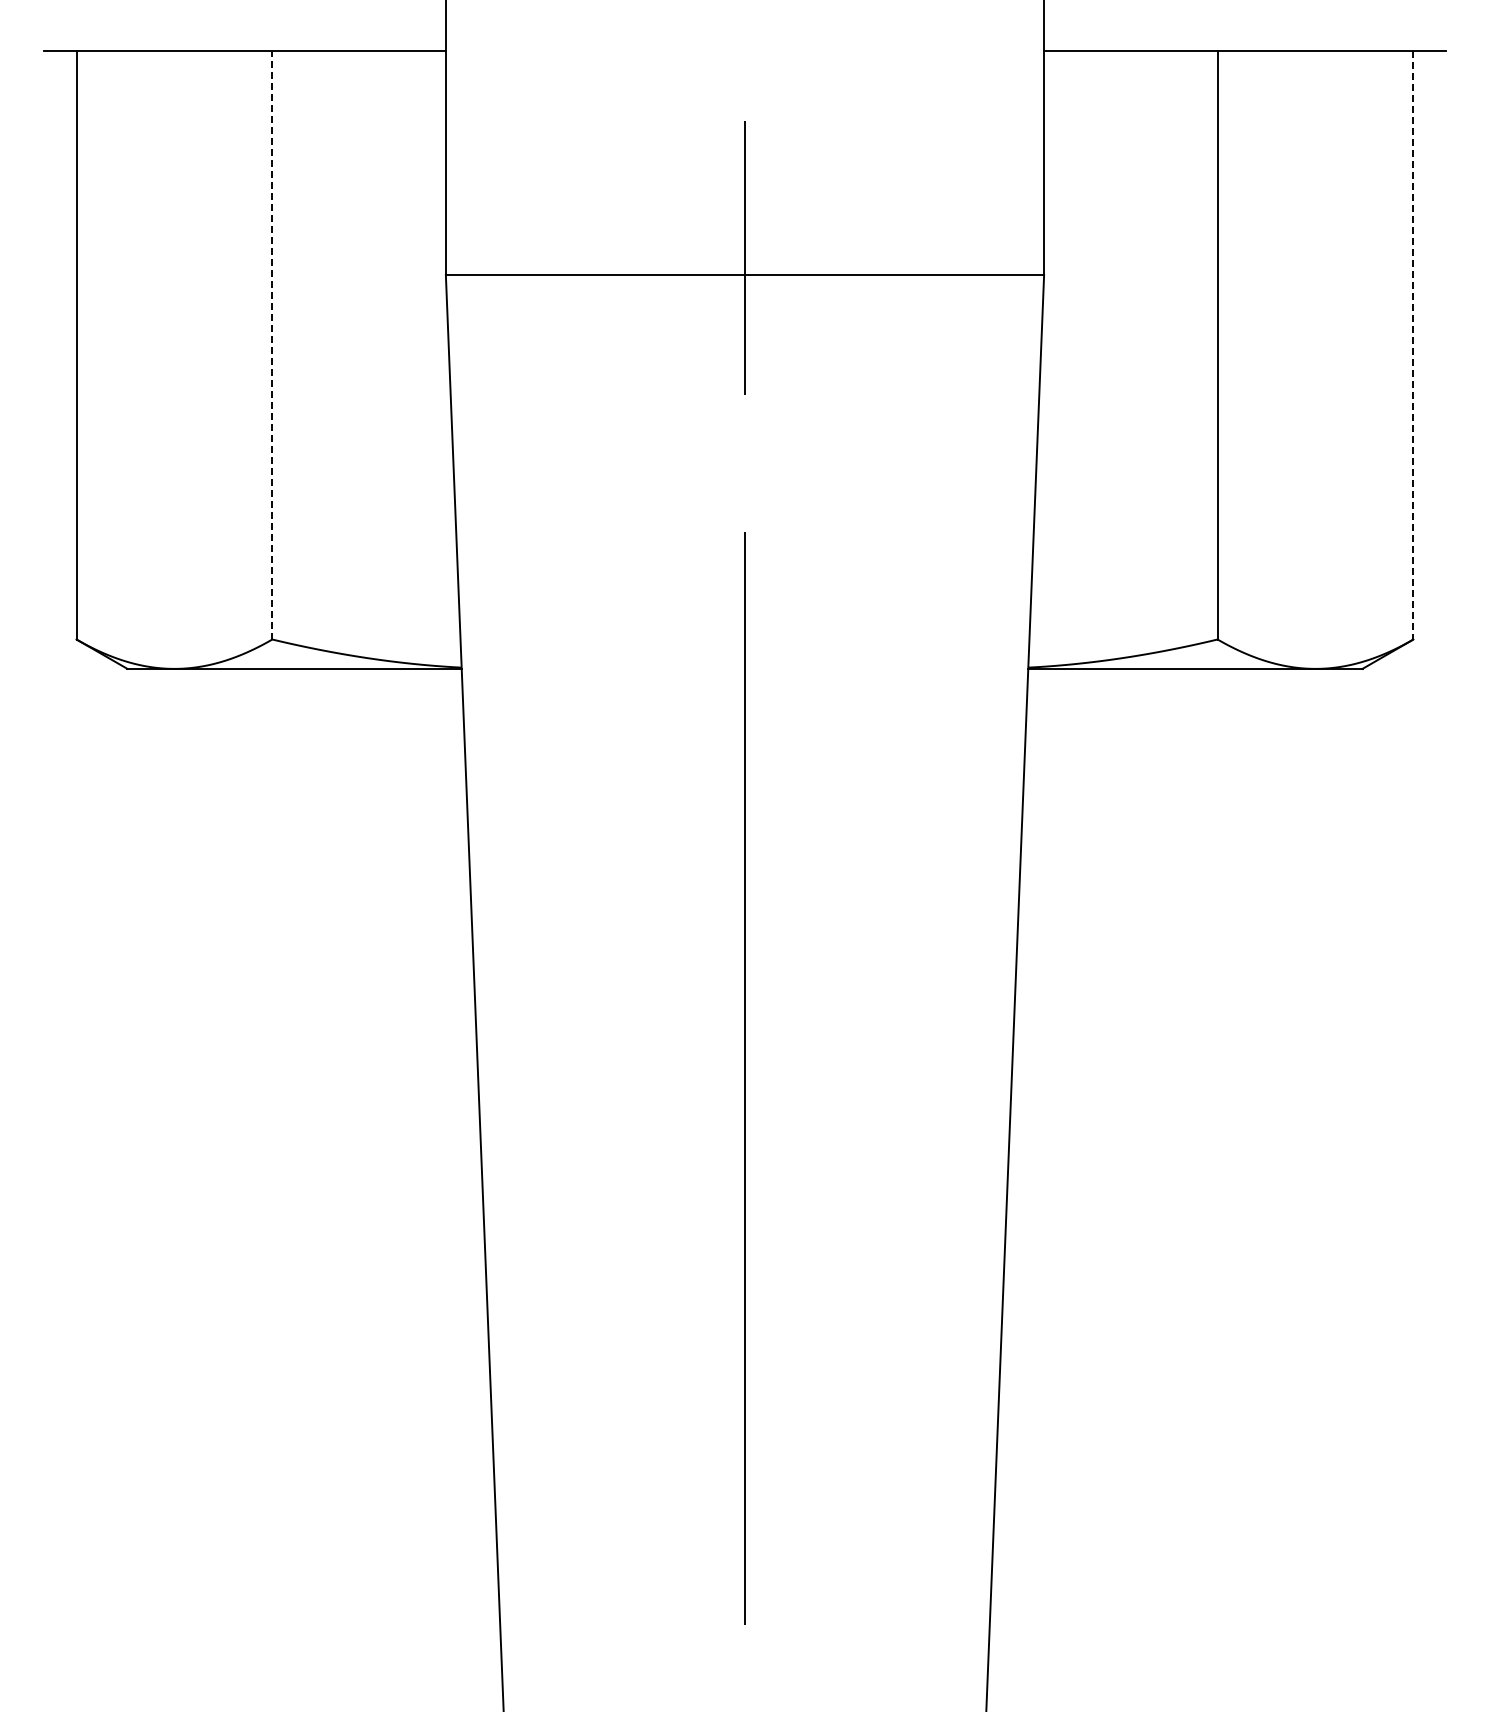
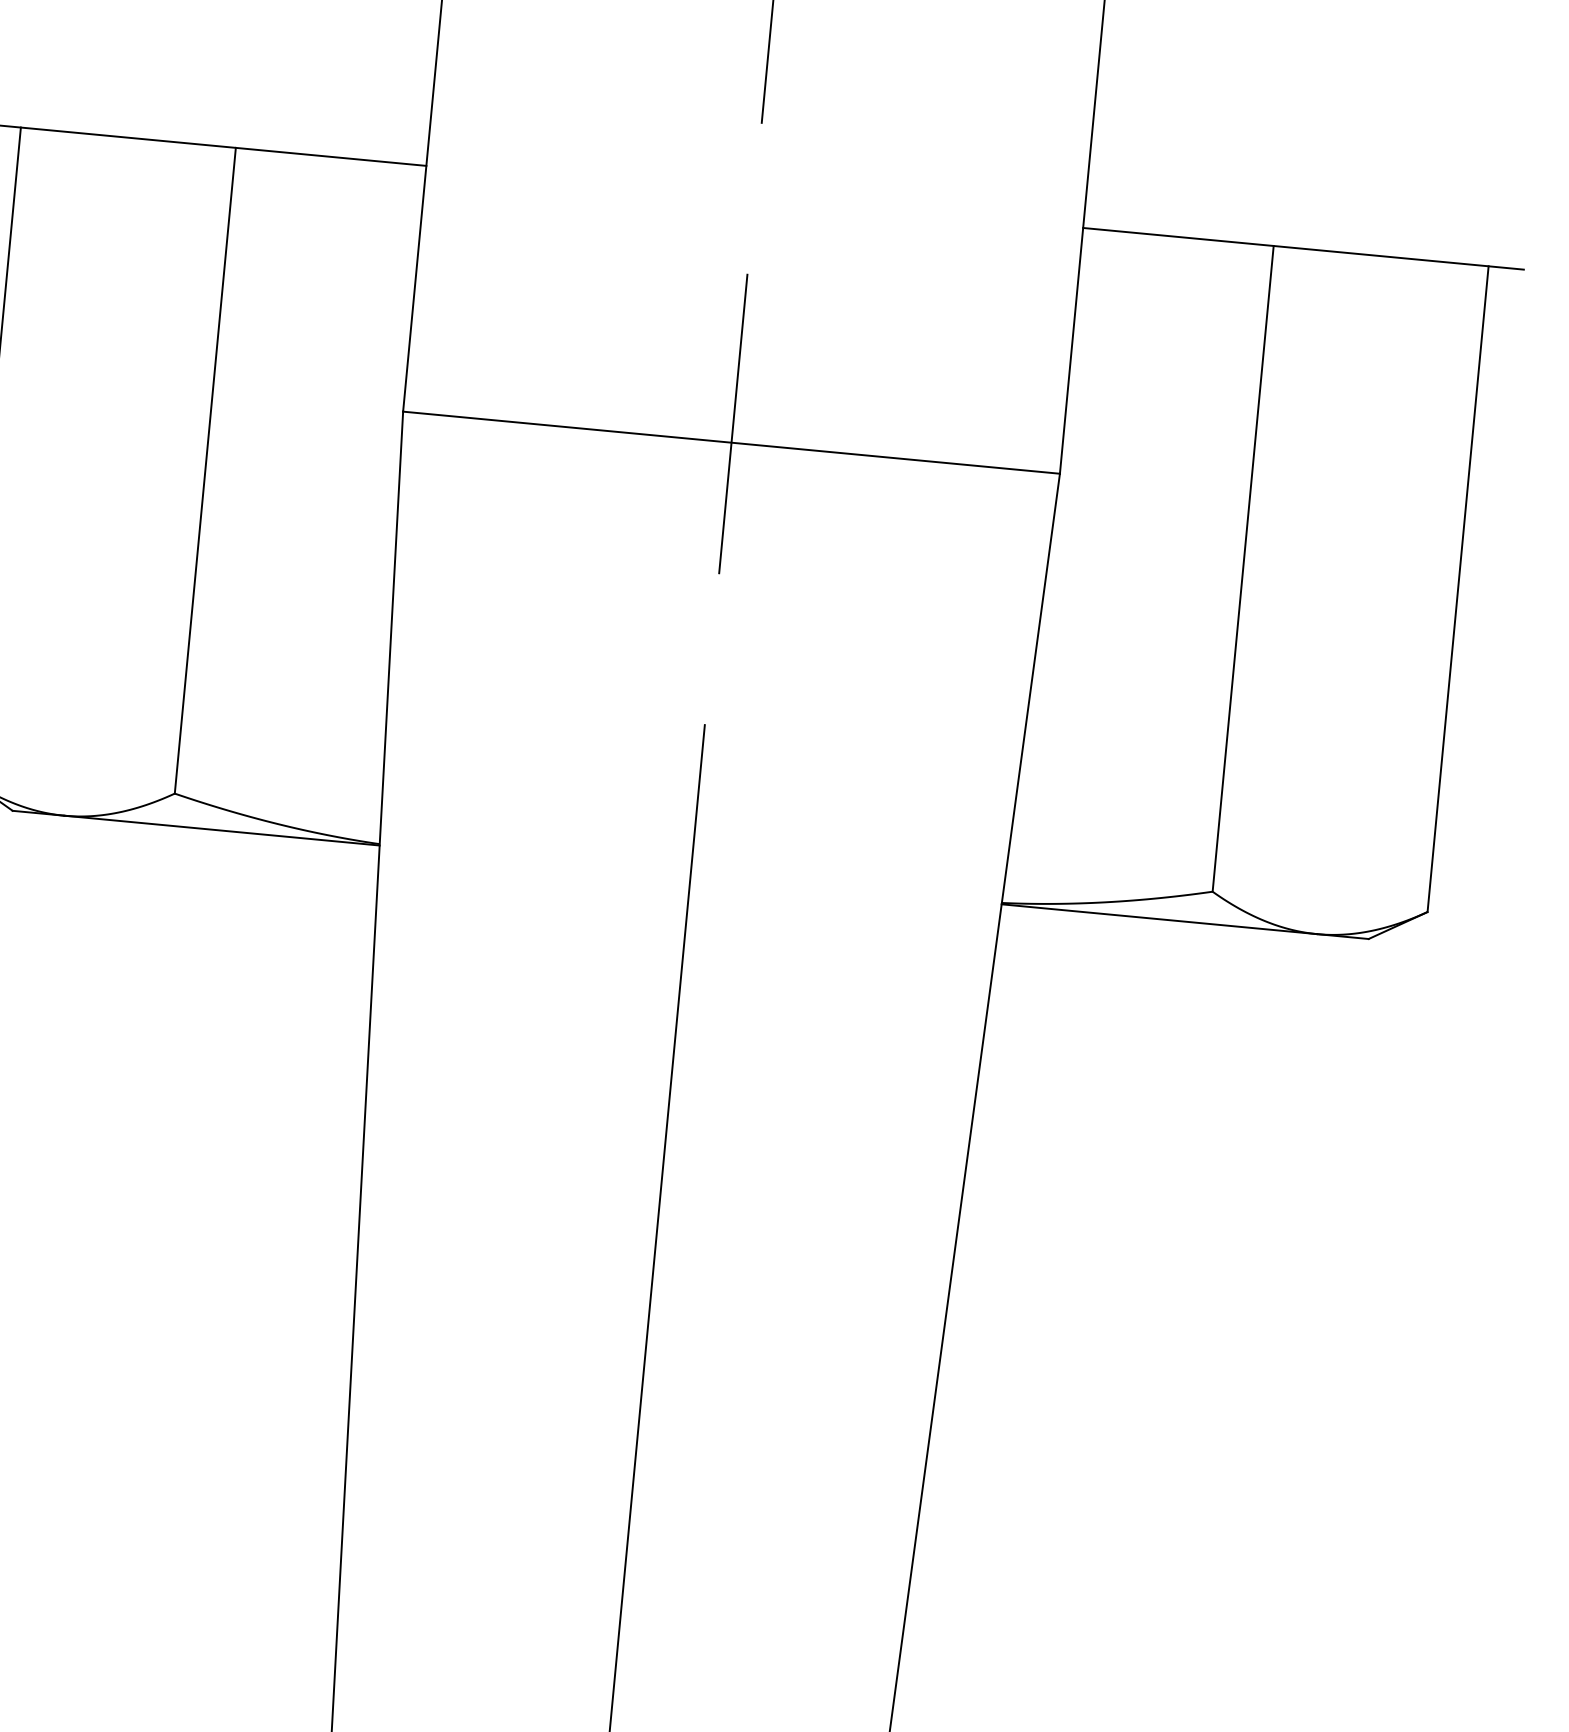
line: (272, 344) -> (205, 469), dashed -> solid
line: (1413, 345) -> (1458, 589), dashed -> solid

